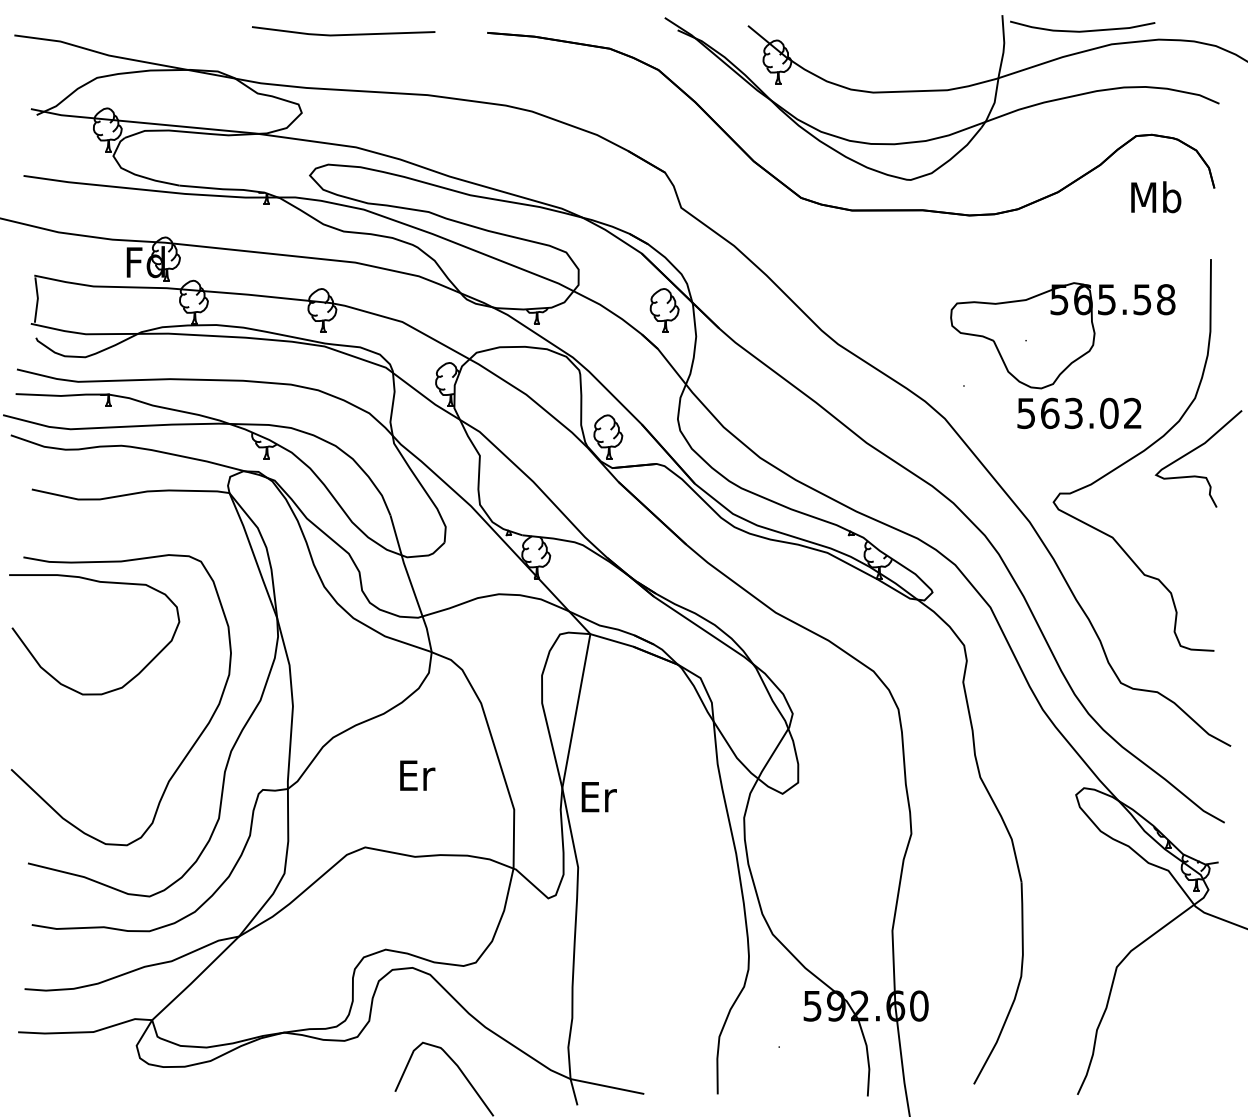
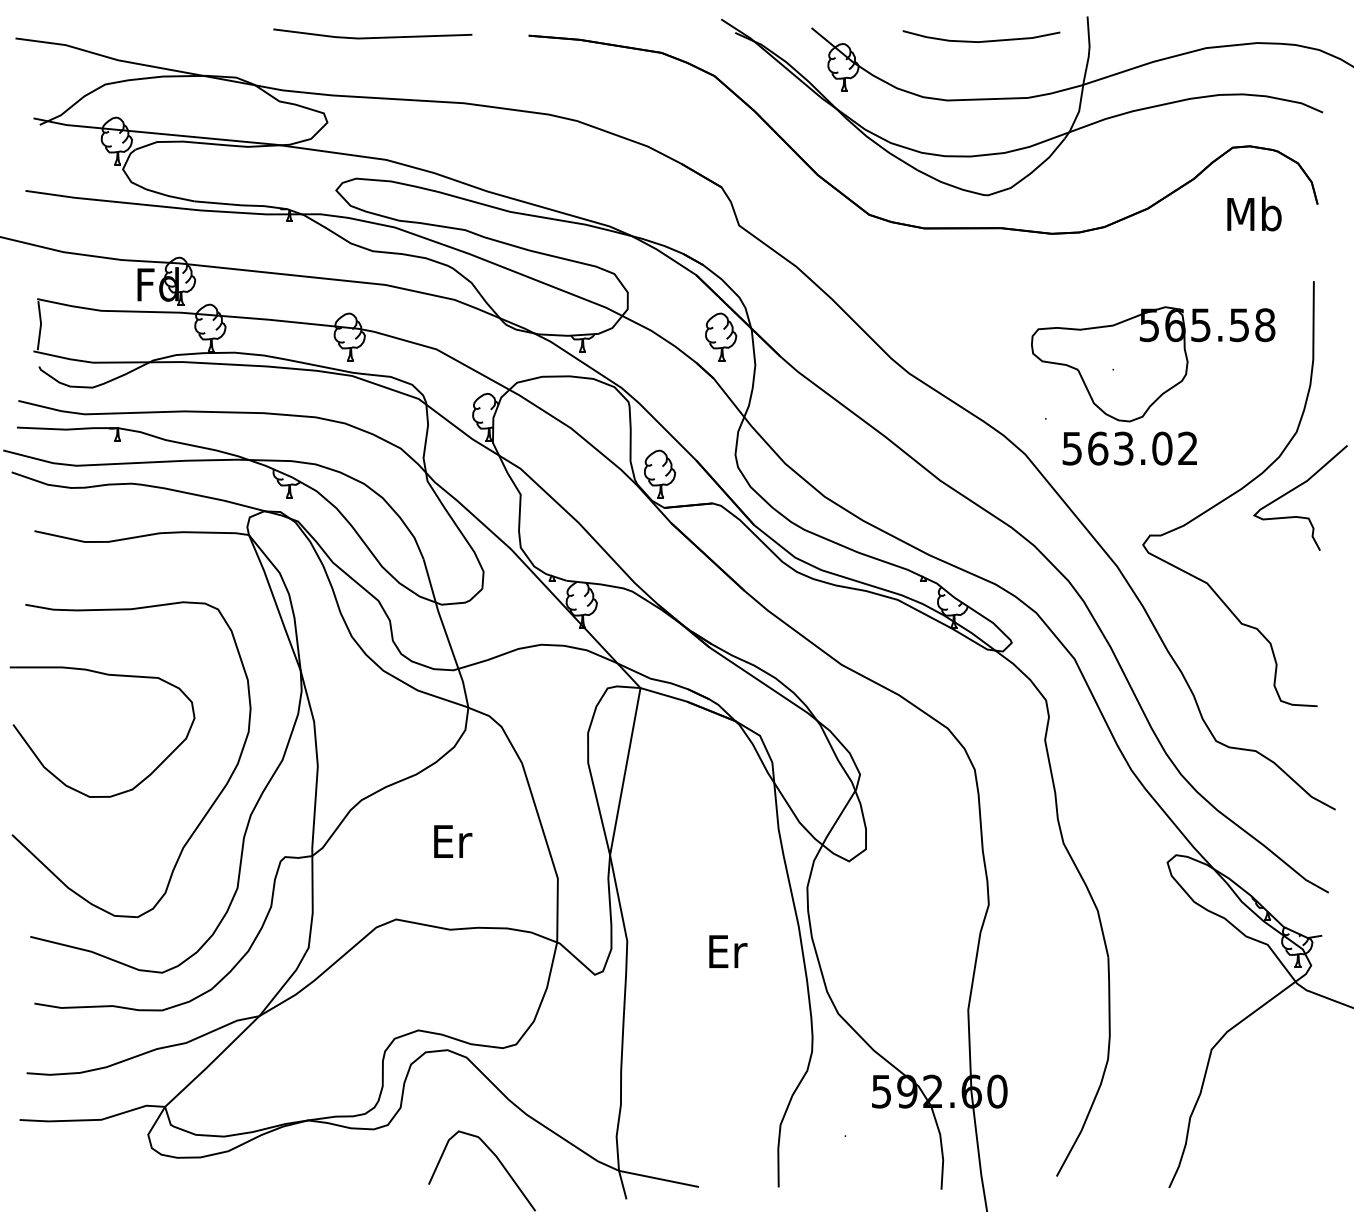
curve: (1082, 30) -> (981, 40), moved
text: (1079, 413) -> (1129, 448), moved
curve: (104, 583) -> (113, 676), moved
text: (598, 797) -> (727, 952), moved

